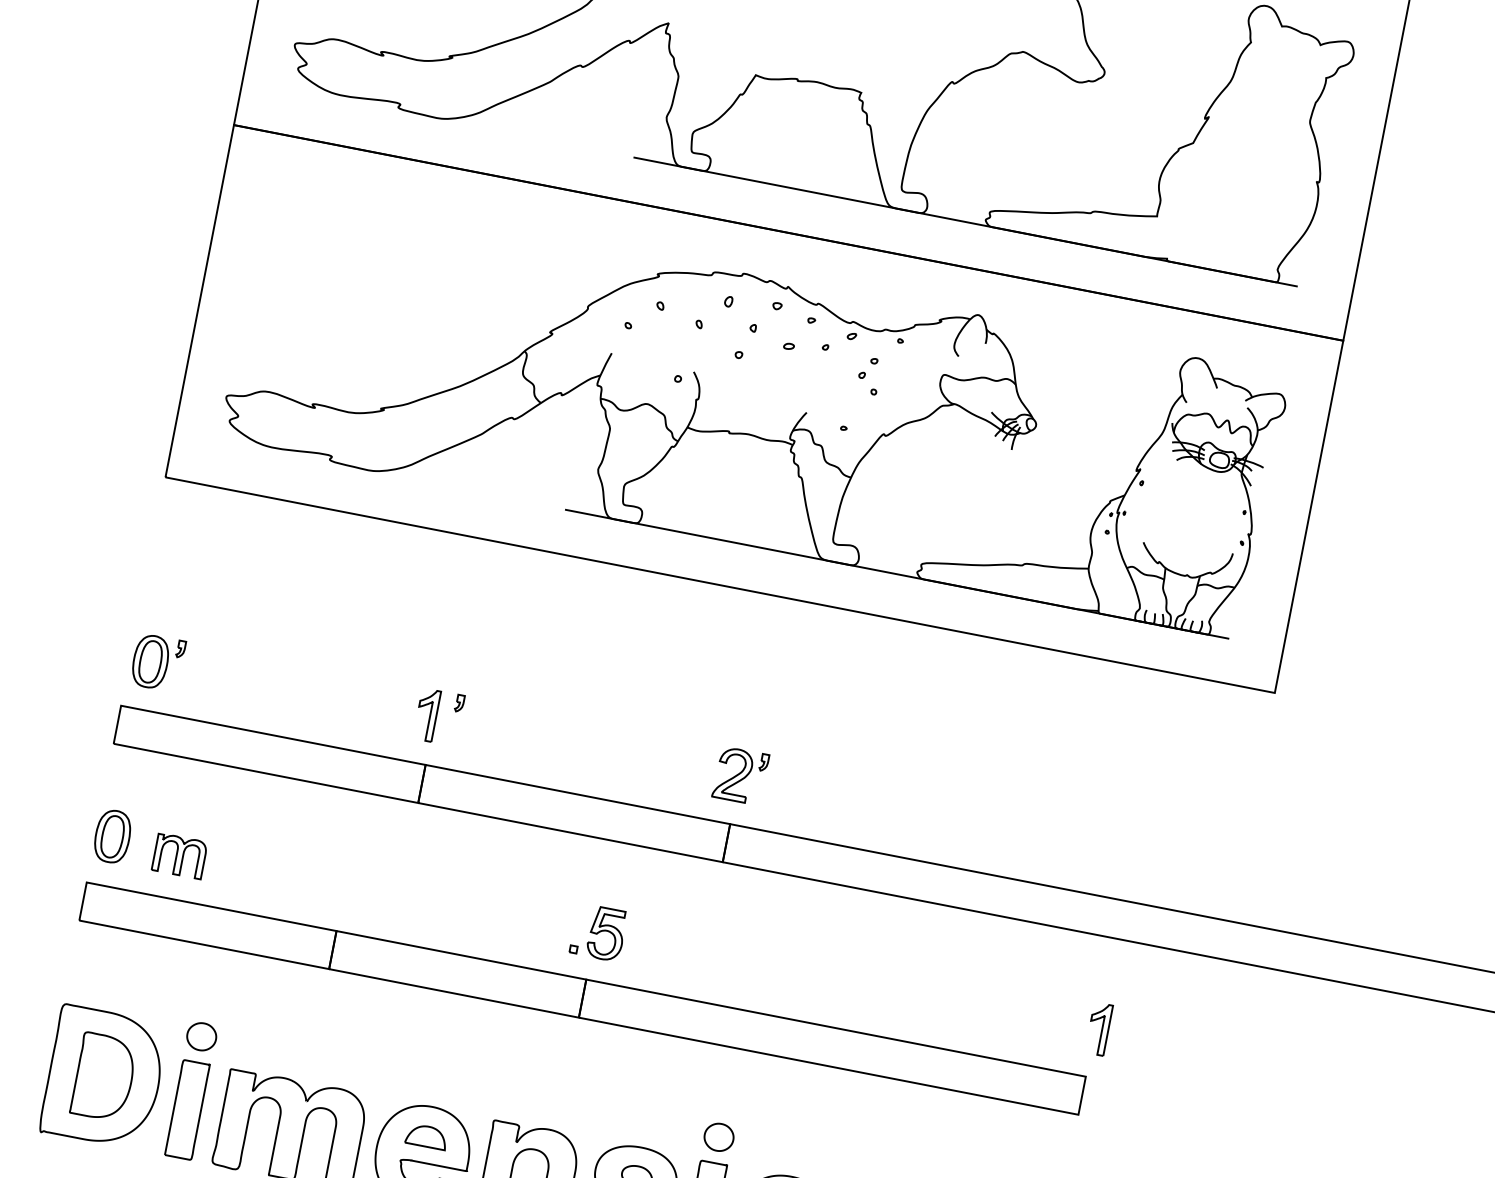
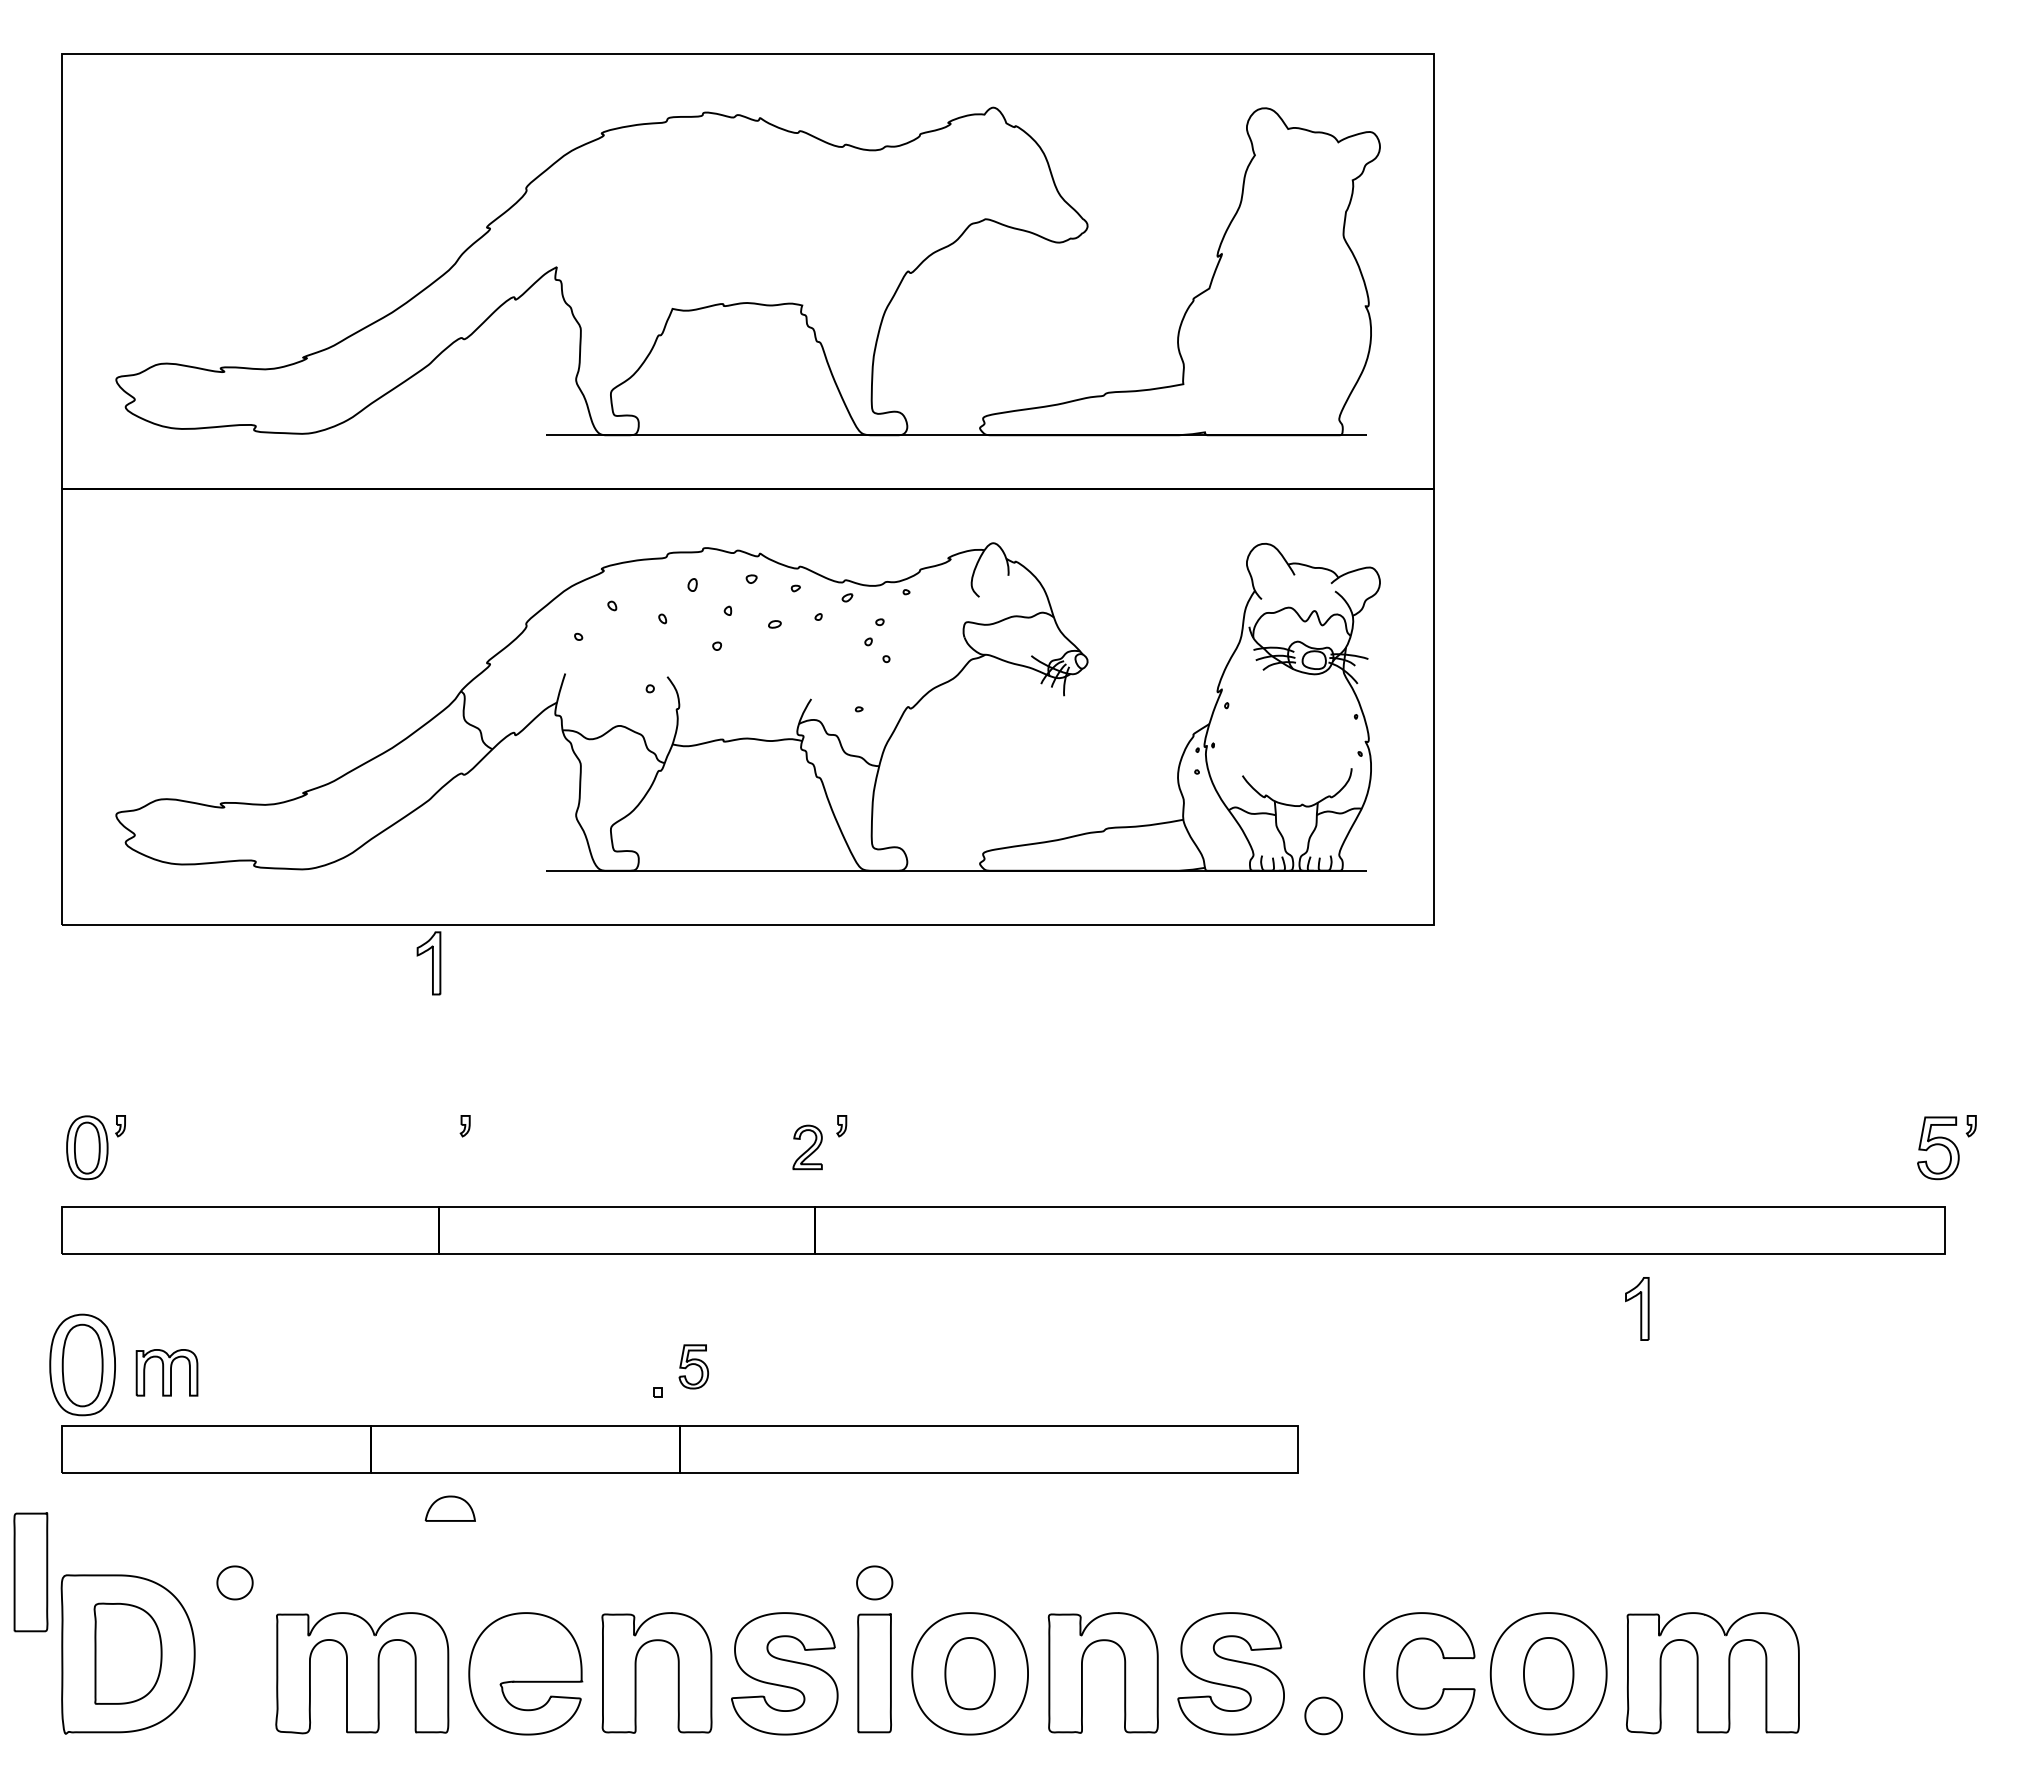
part: (426, 715) -> (428, 963), moved
part: (733, 774) -> (807, 1147), size x0.7
part: (112, 836) -> (82, 1364), size x1.6
part: (606, 933) -> (693, 1366), size x0.7
part: (1099, 1028) -> (1637, 1308), moved
part: (187, 1109) -> (30, 1572), moved
part: (426, 1136) -> (449, 1508), moved

